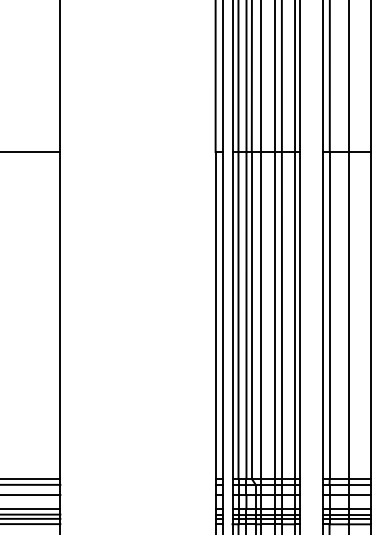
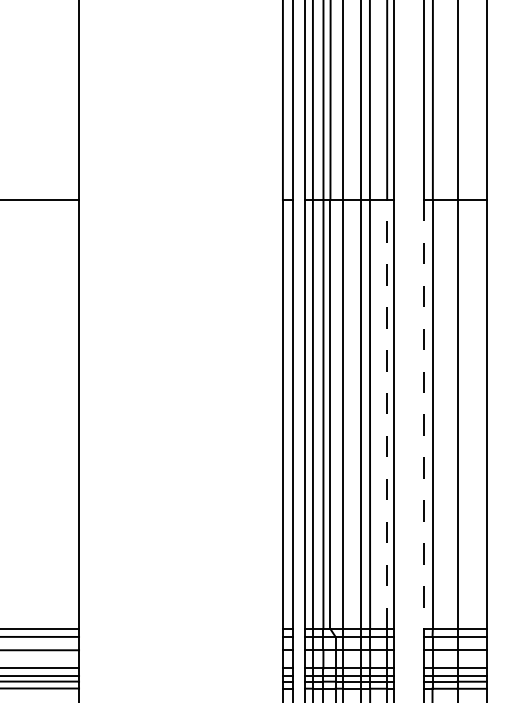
line: (295, 315) -> (387, 414), solid -> dashed
line: (322, 315) -> (423, 414), solid -> dashed

